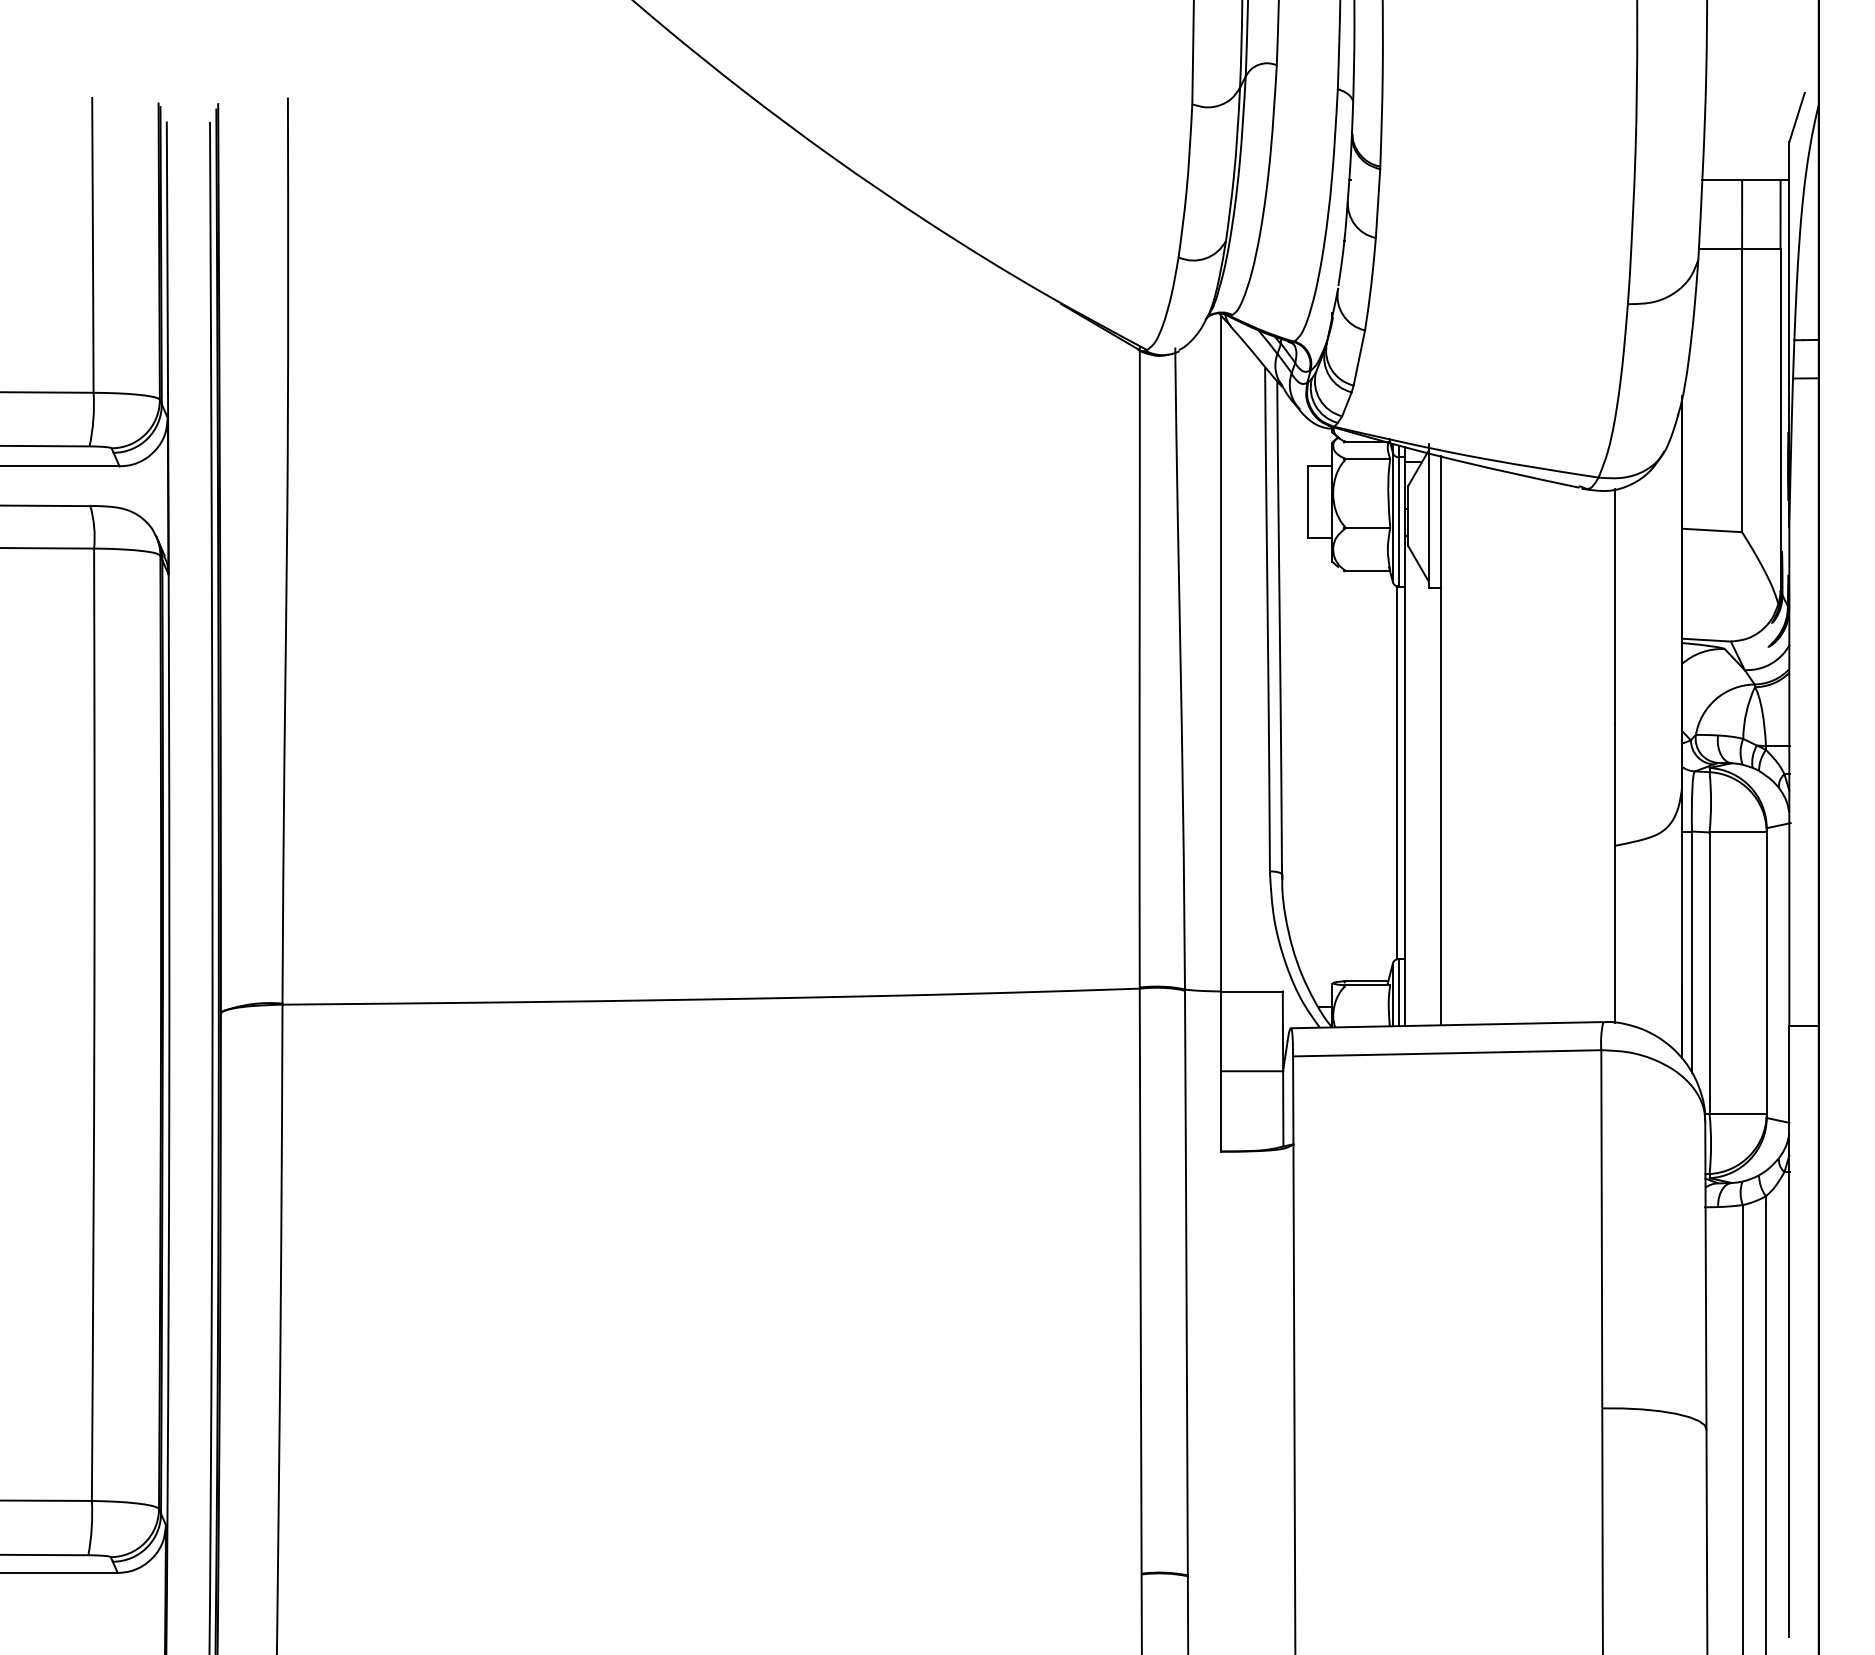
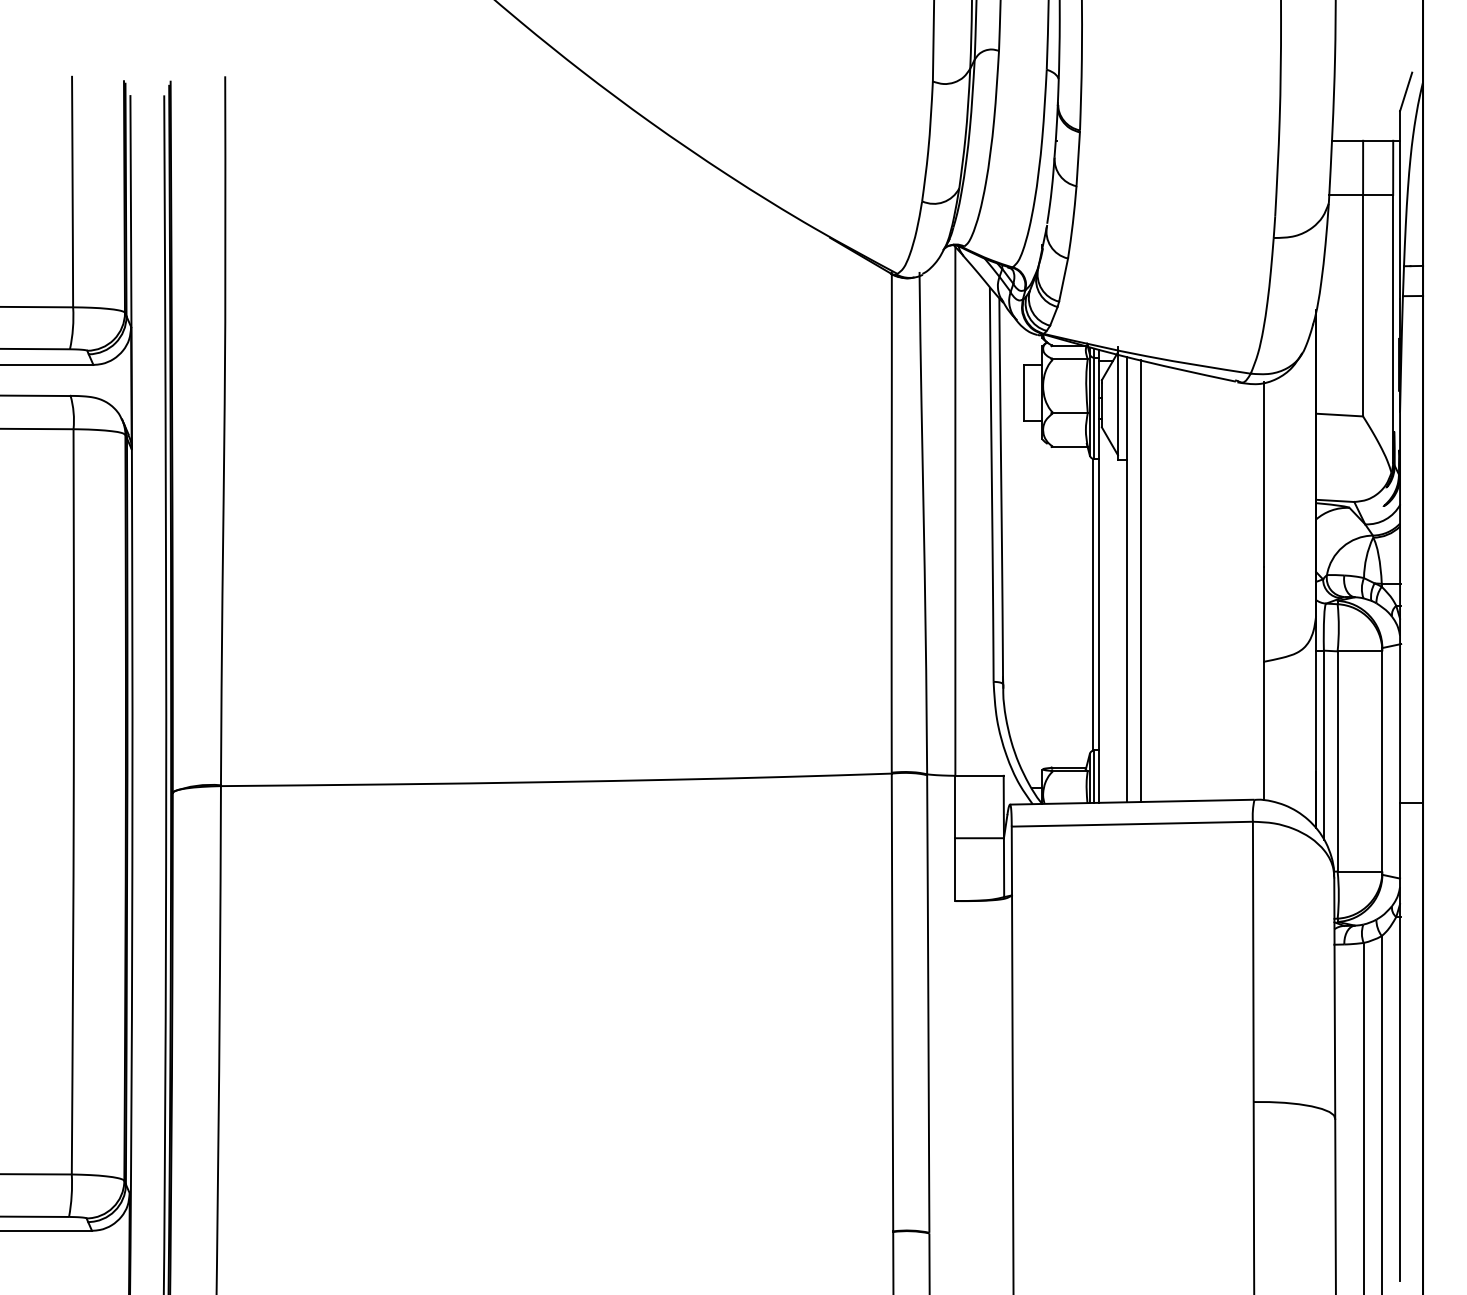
line: (1457, 742) -> (1140, 580), added

